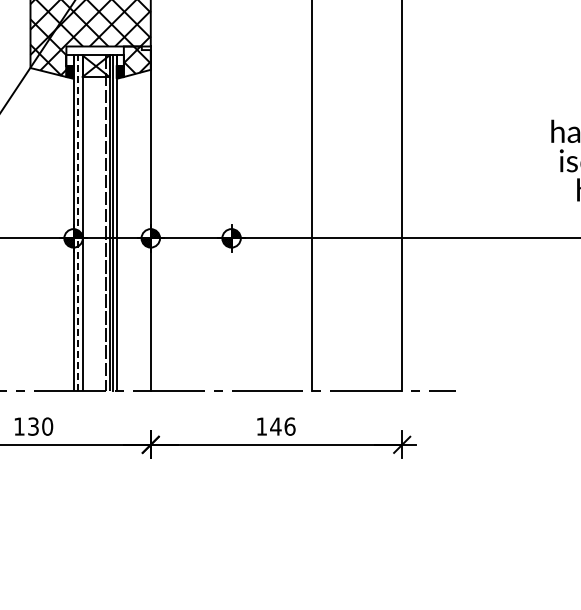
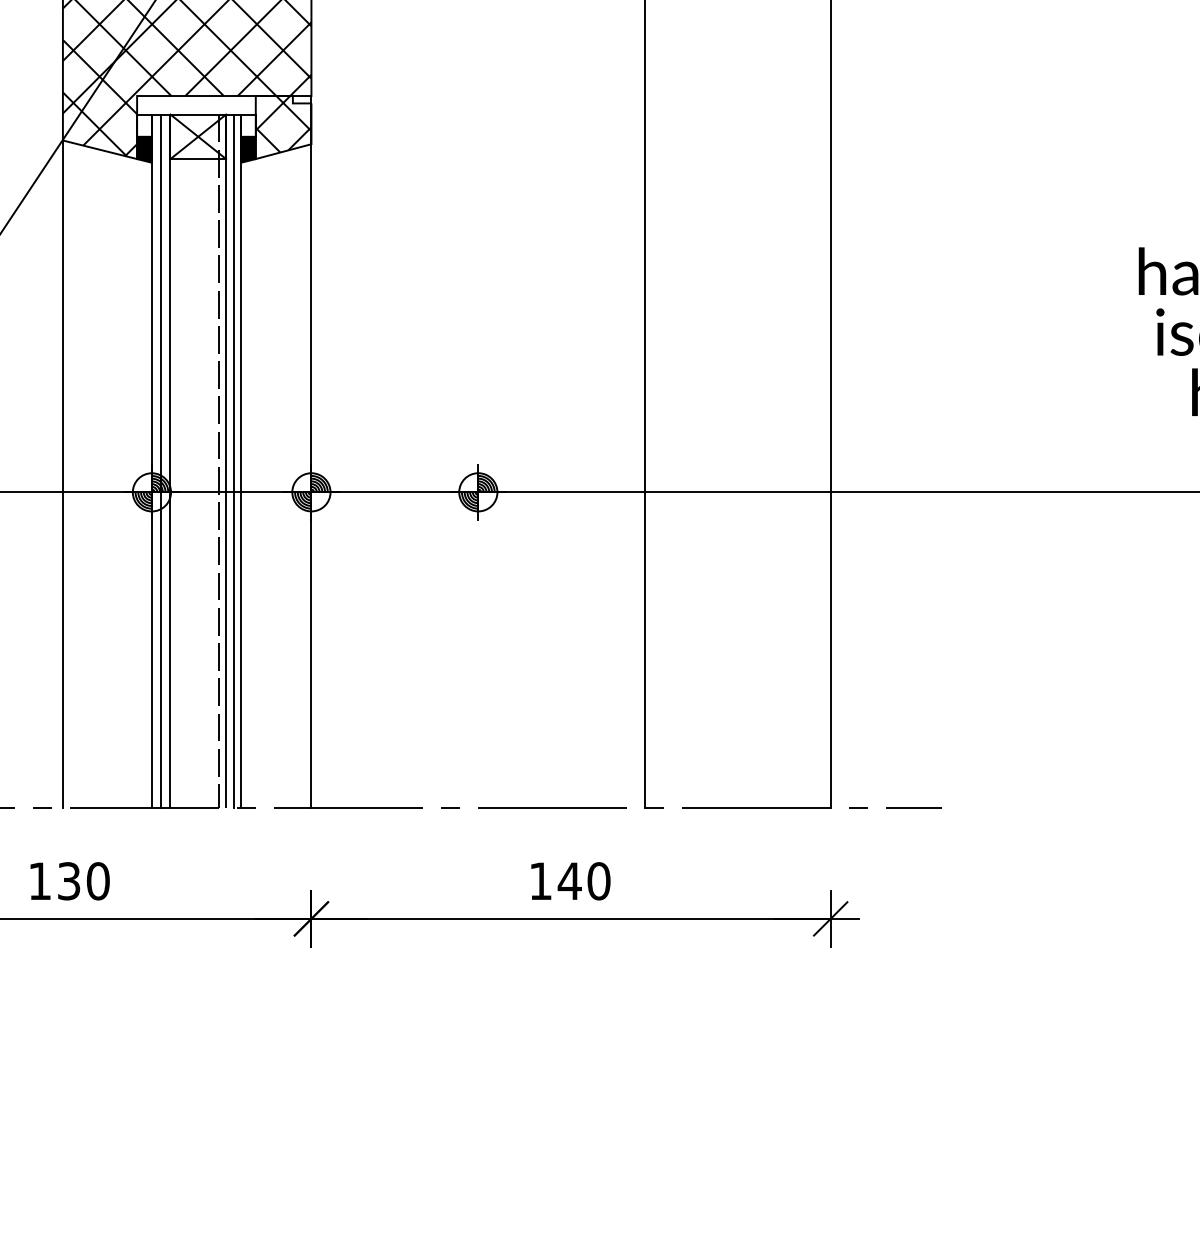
line: (78, 223) -> (162, 461), dashed -> solid
line: (30, 229) -> (62, 474), added
text: (289, 426) -> (597, 880), 146 -> 140

